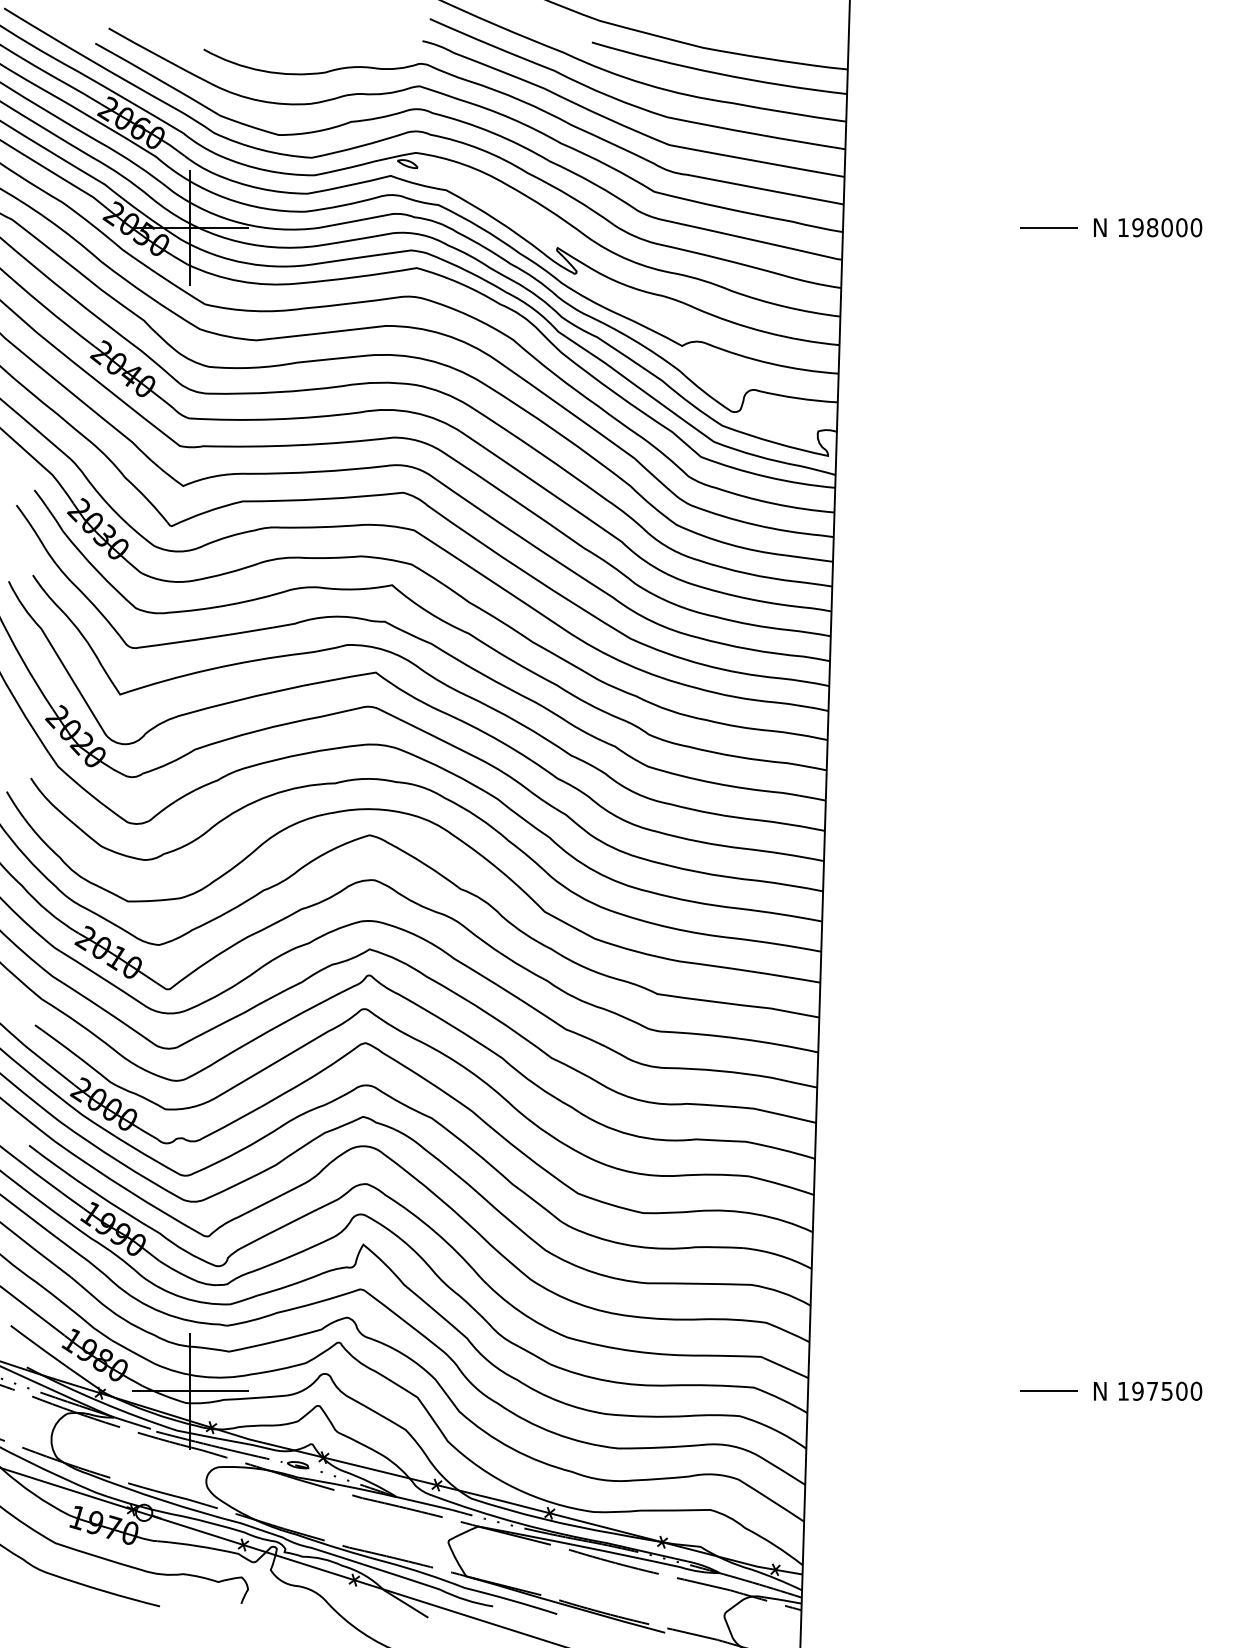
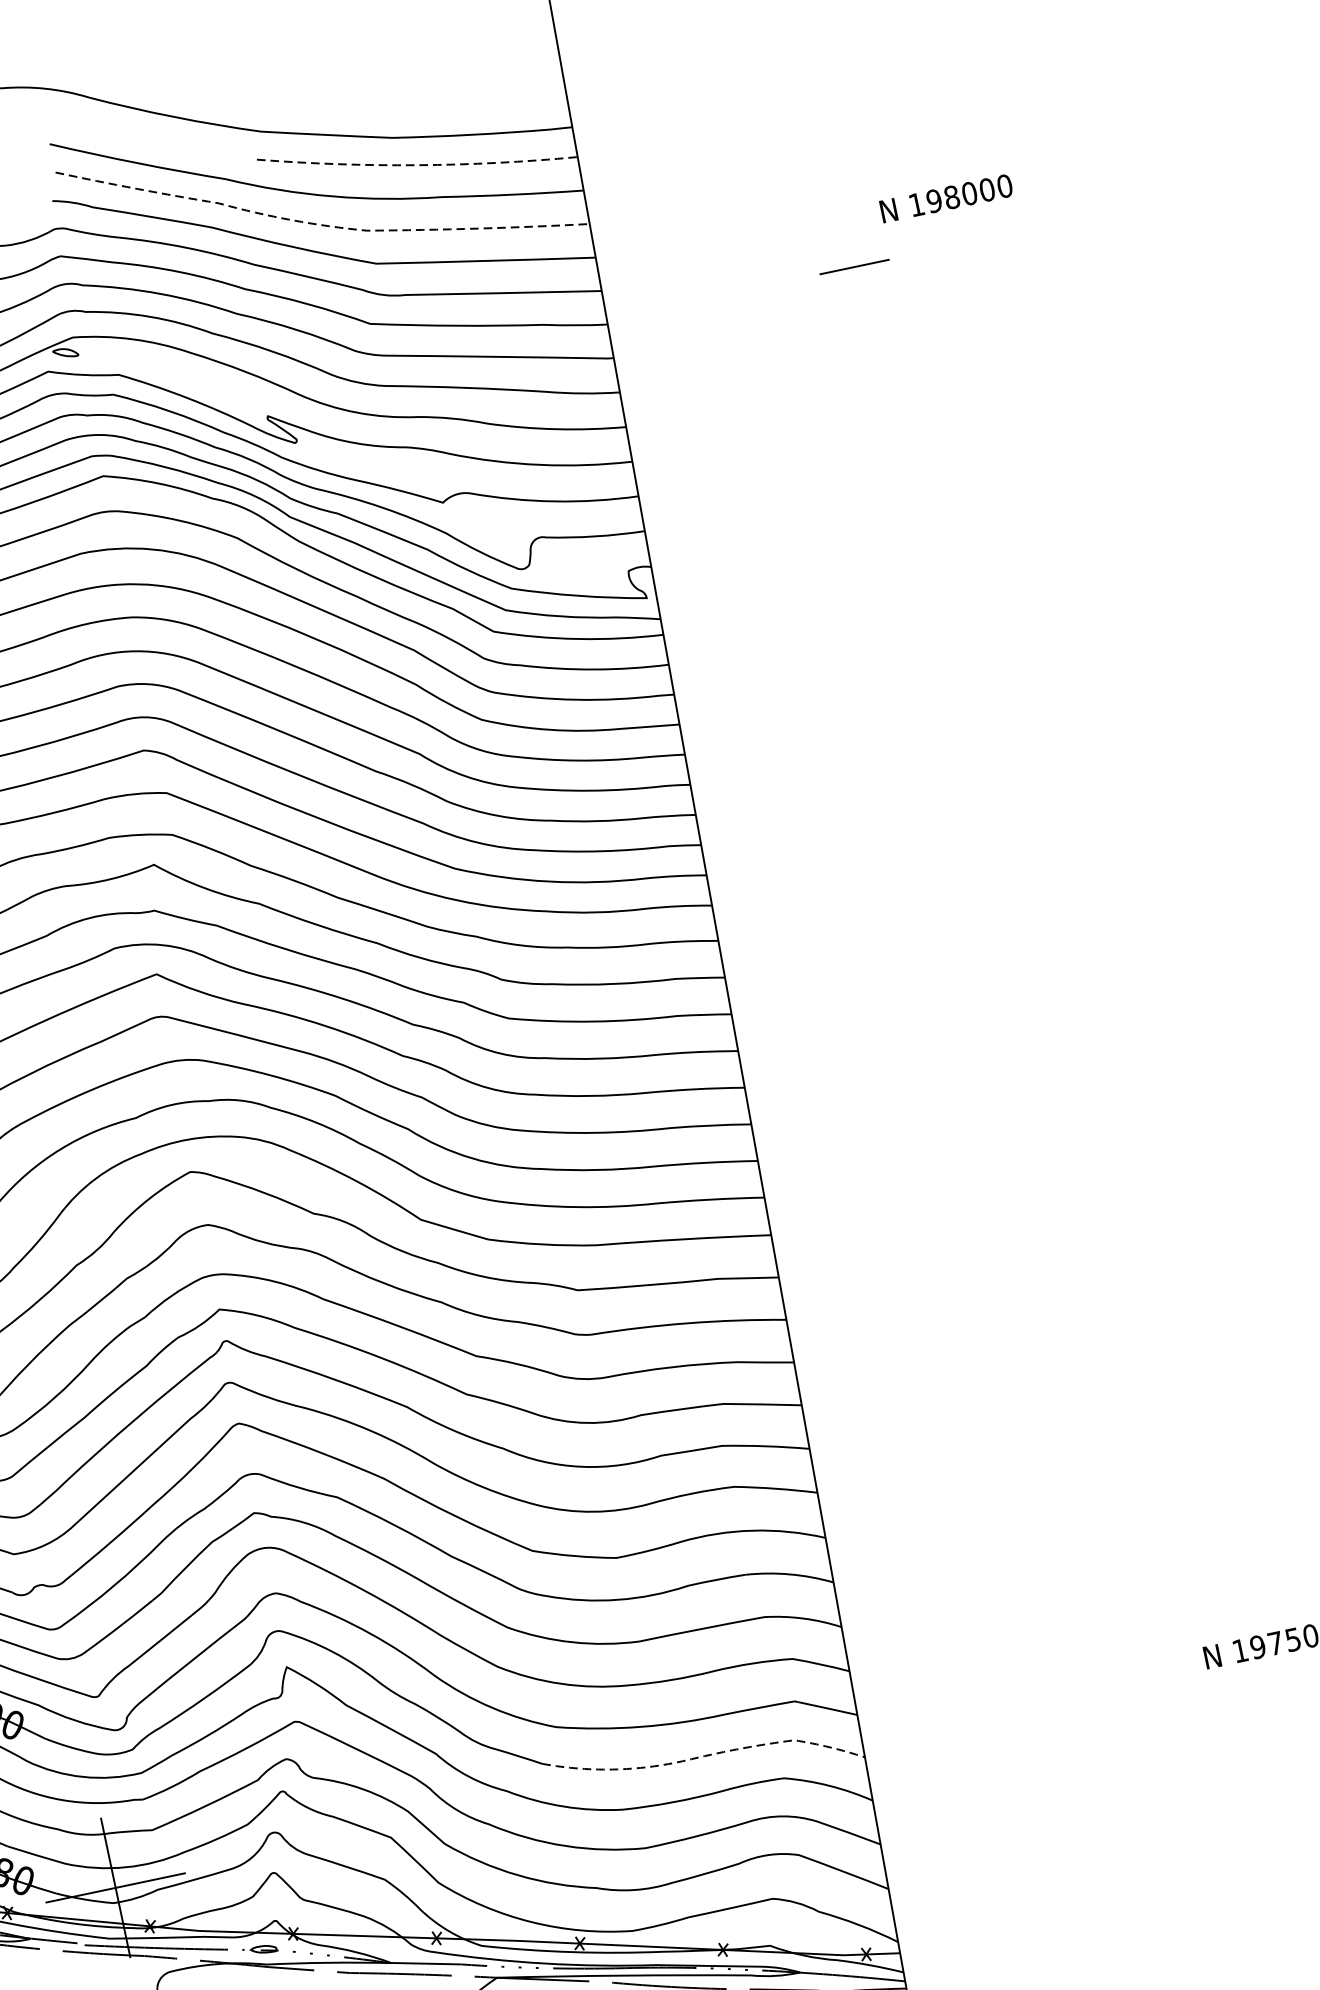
line: (718, 73) -> (417, 164), solid -> dashed
line: (631, 105) -> (320, 225), solid -> dashed
text: (1148, 227) -> (946, 198), moved
line: (679, 1385) -> (703, 1756), solid -> dashed
line: (1048, 1390) -> (1149, 1668), removed

